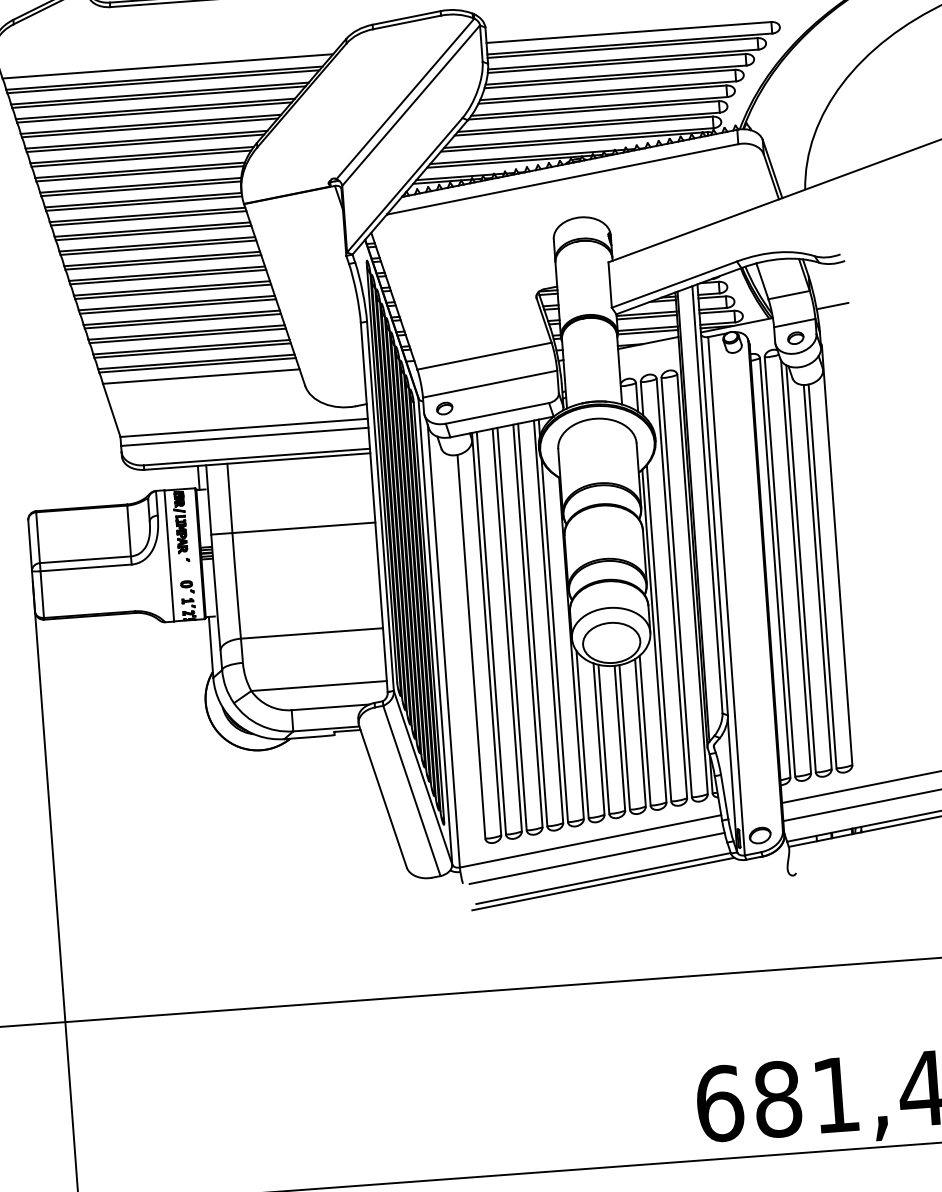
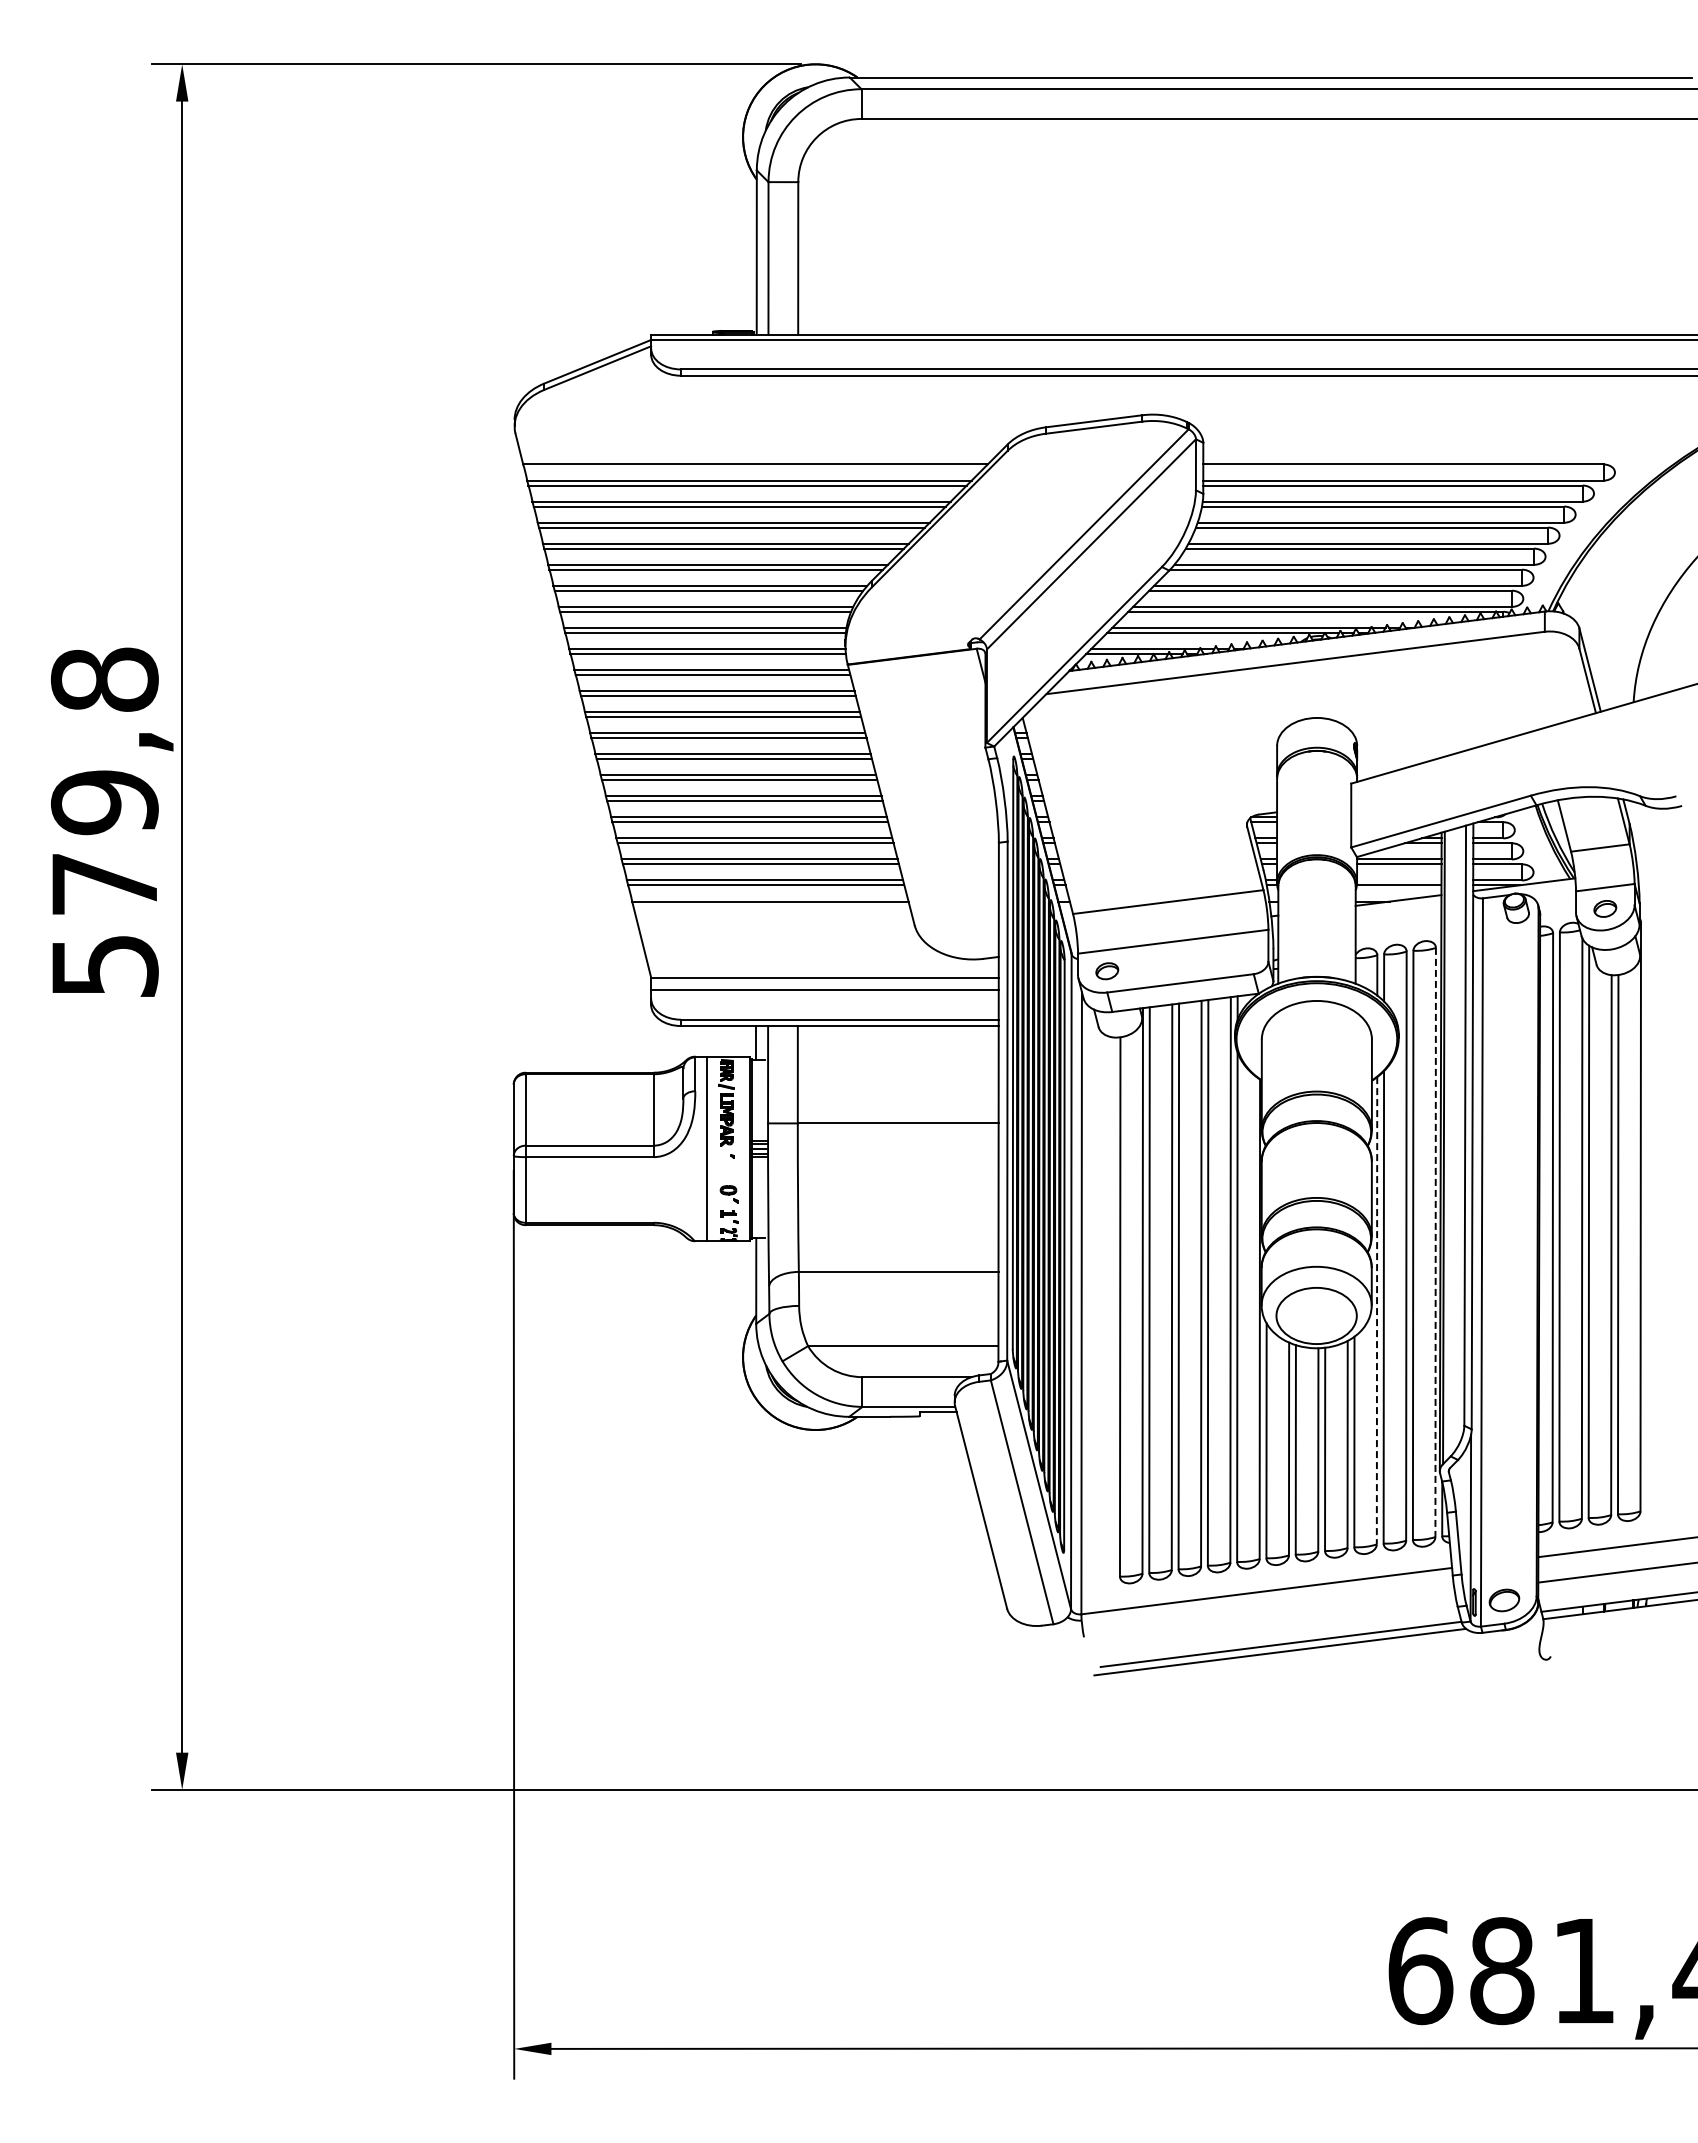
line: (832, 305) -> (1659, 867), removed
line: (647, 328) -> (1399, 880), removed
line: (692, 584) -> (1435, 1242), solid -> dashed
line: (654, 635) -> (1377, 1310), solid -> dashed
line: (596, 858) -> (1273, 1615), removed

